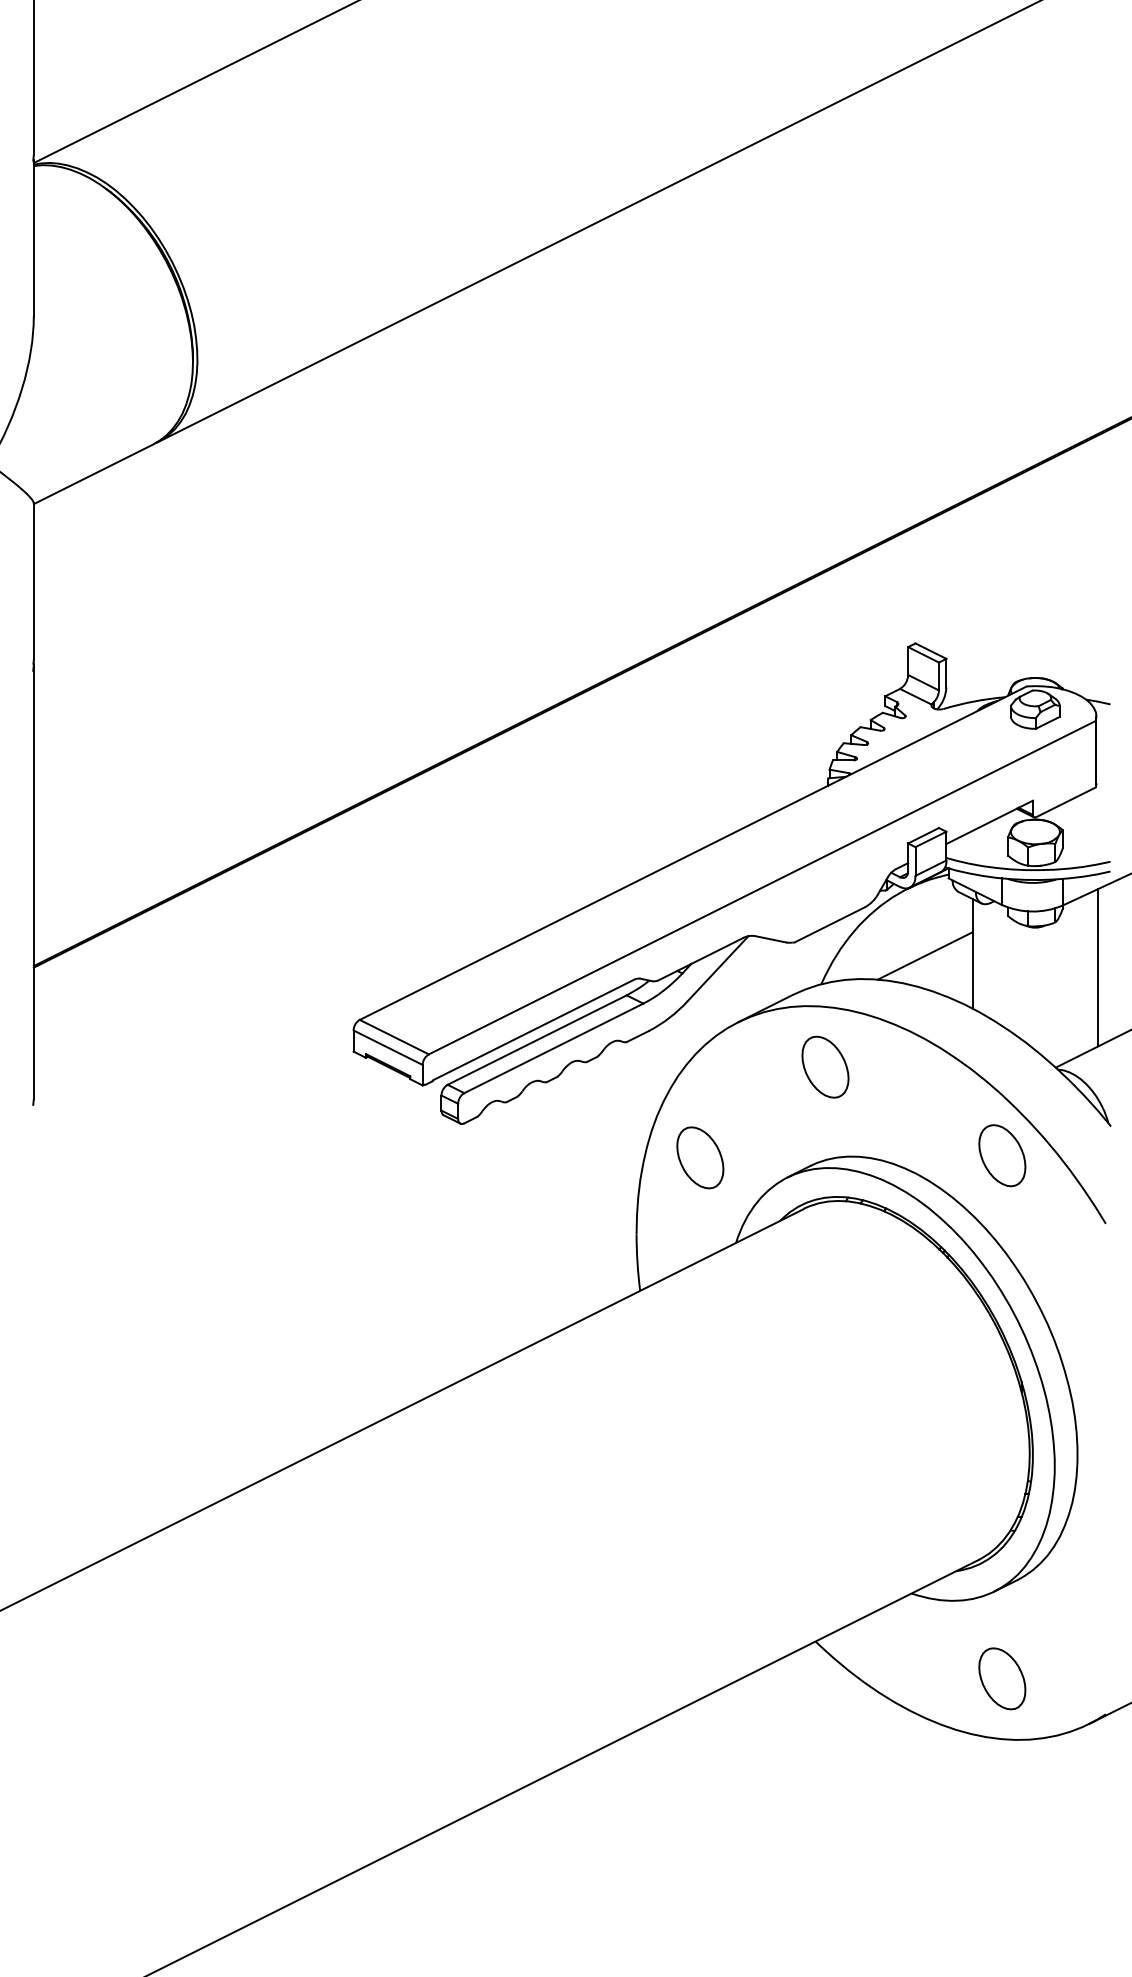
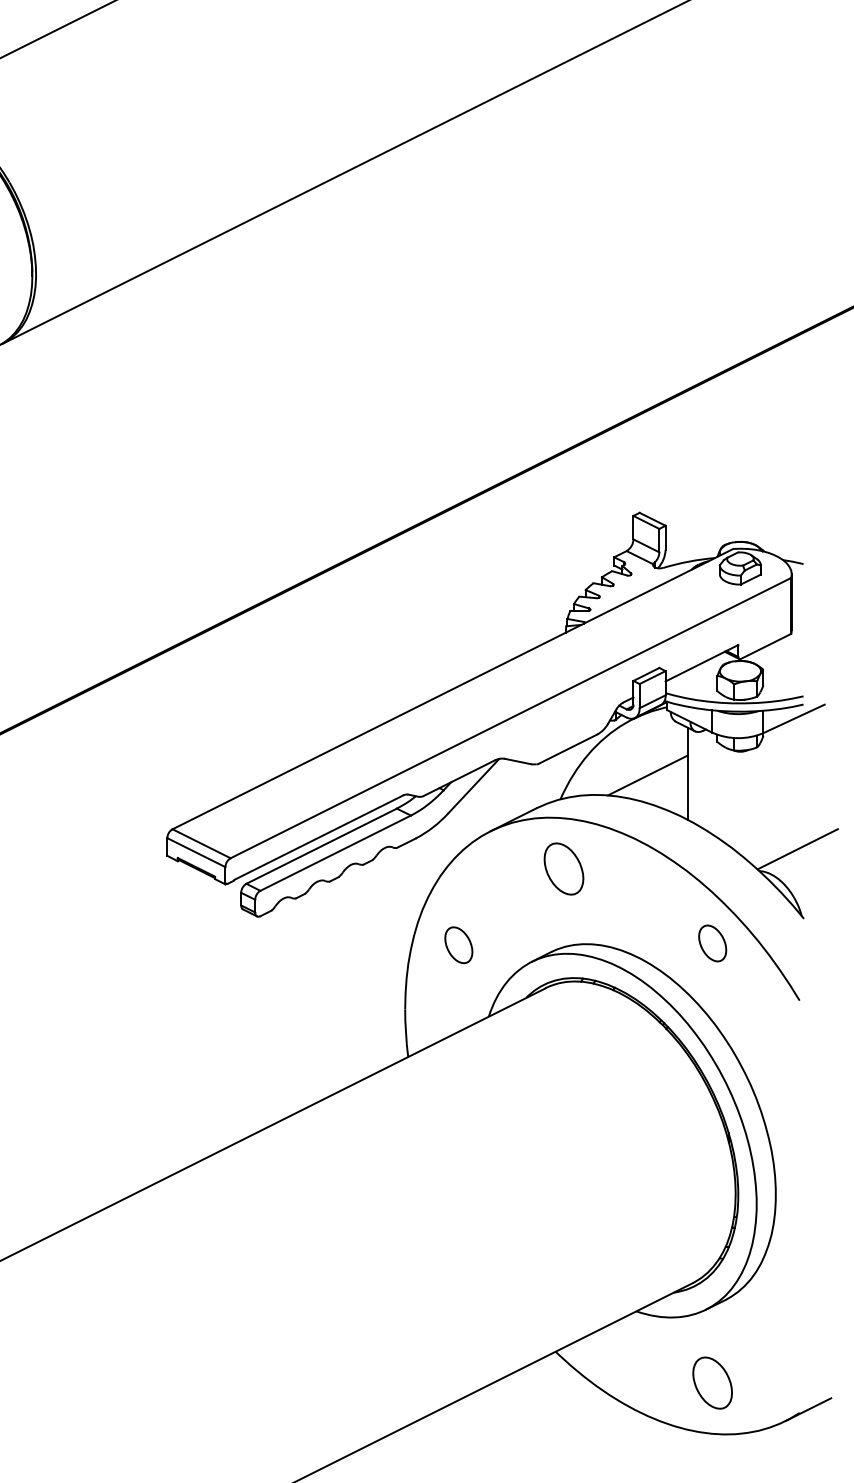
line: (1098, 967) -> (793, 785), removed
part: (1002, 1155) -> (712, 943), size x0.7
part: (700, 1157) -> (458, 944), size x0.7

